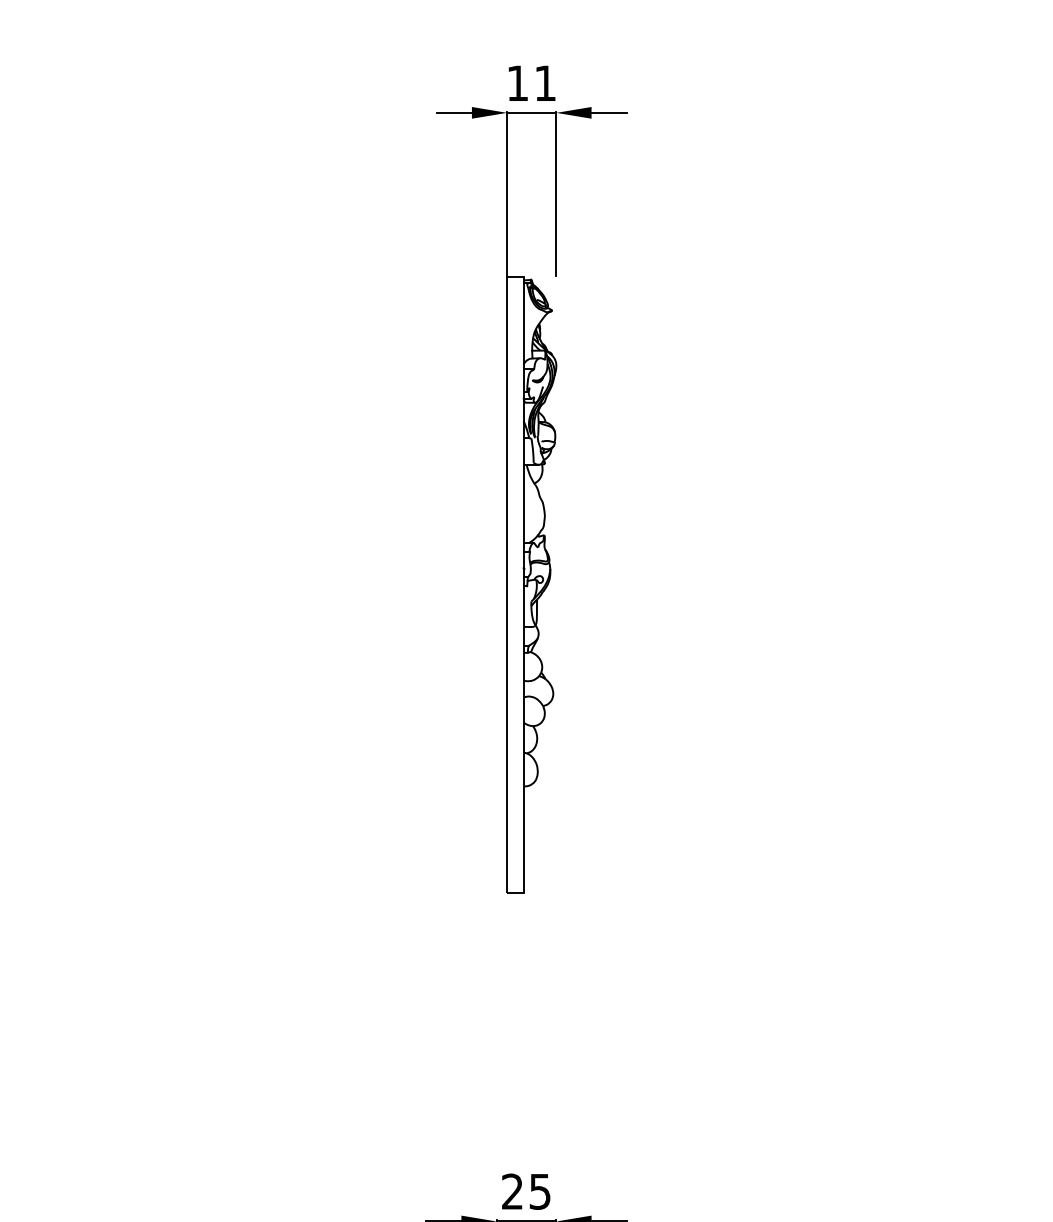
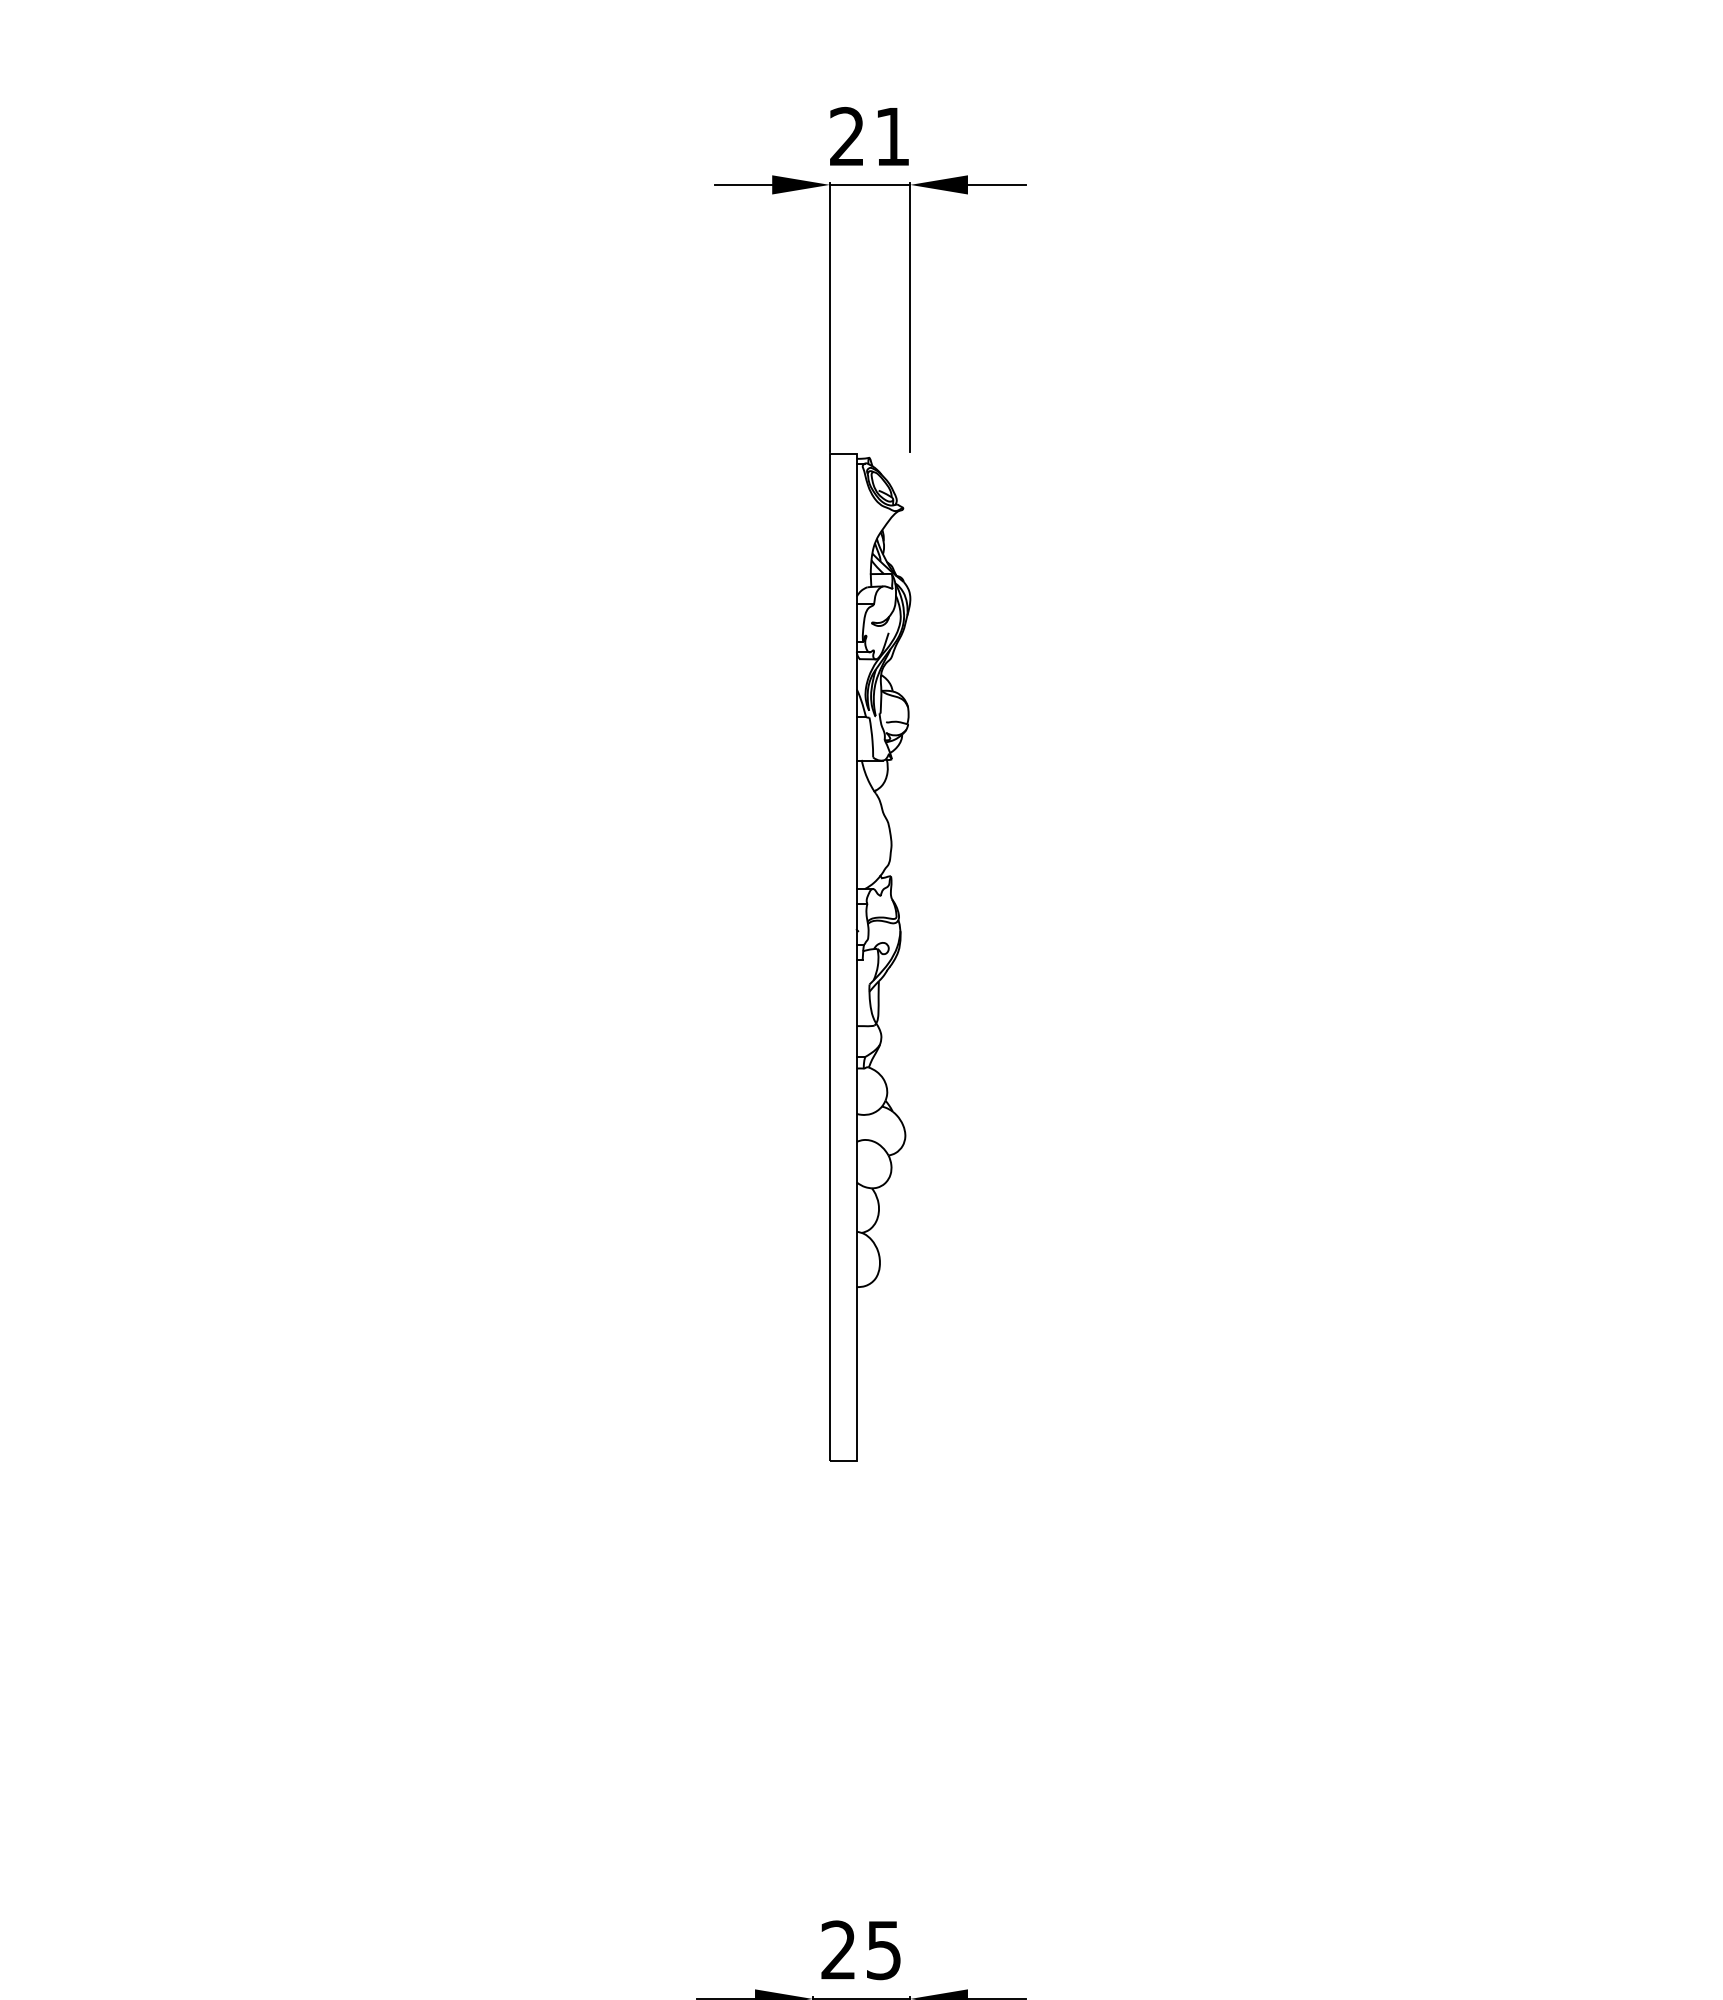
text: (517, 82) -> (846, 135), 11 -> 21

